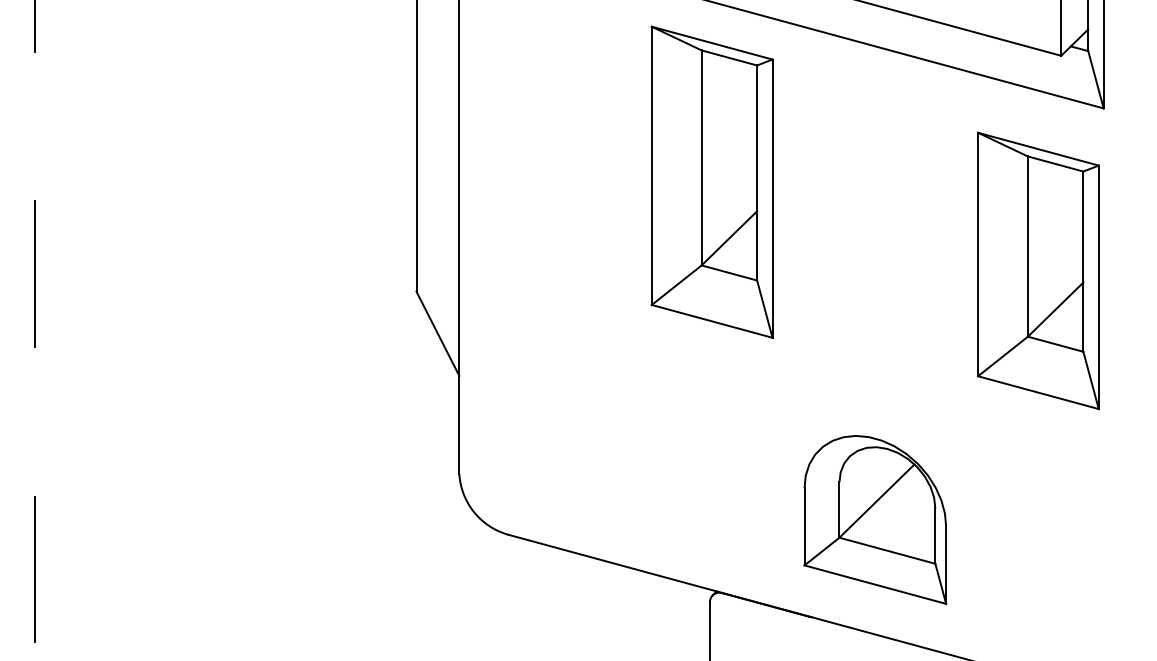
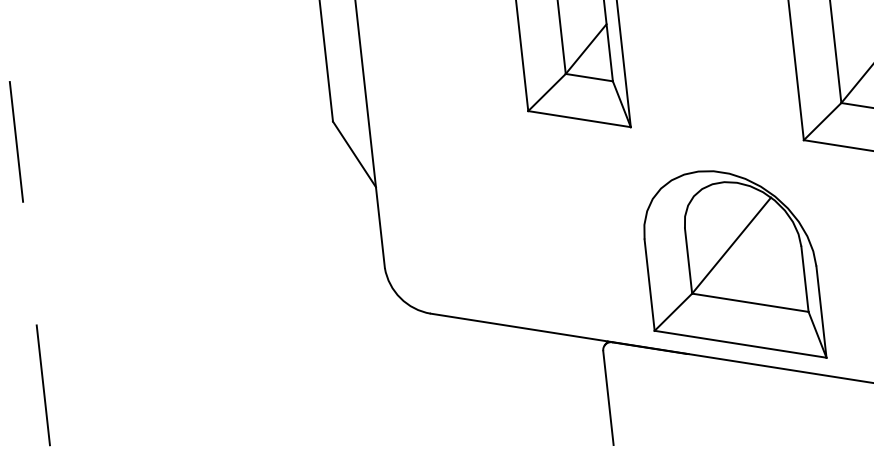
part: (875, 519) -> (732, 267), size x1.43

